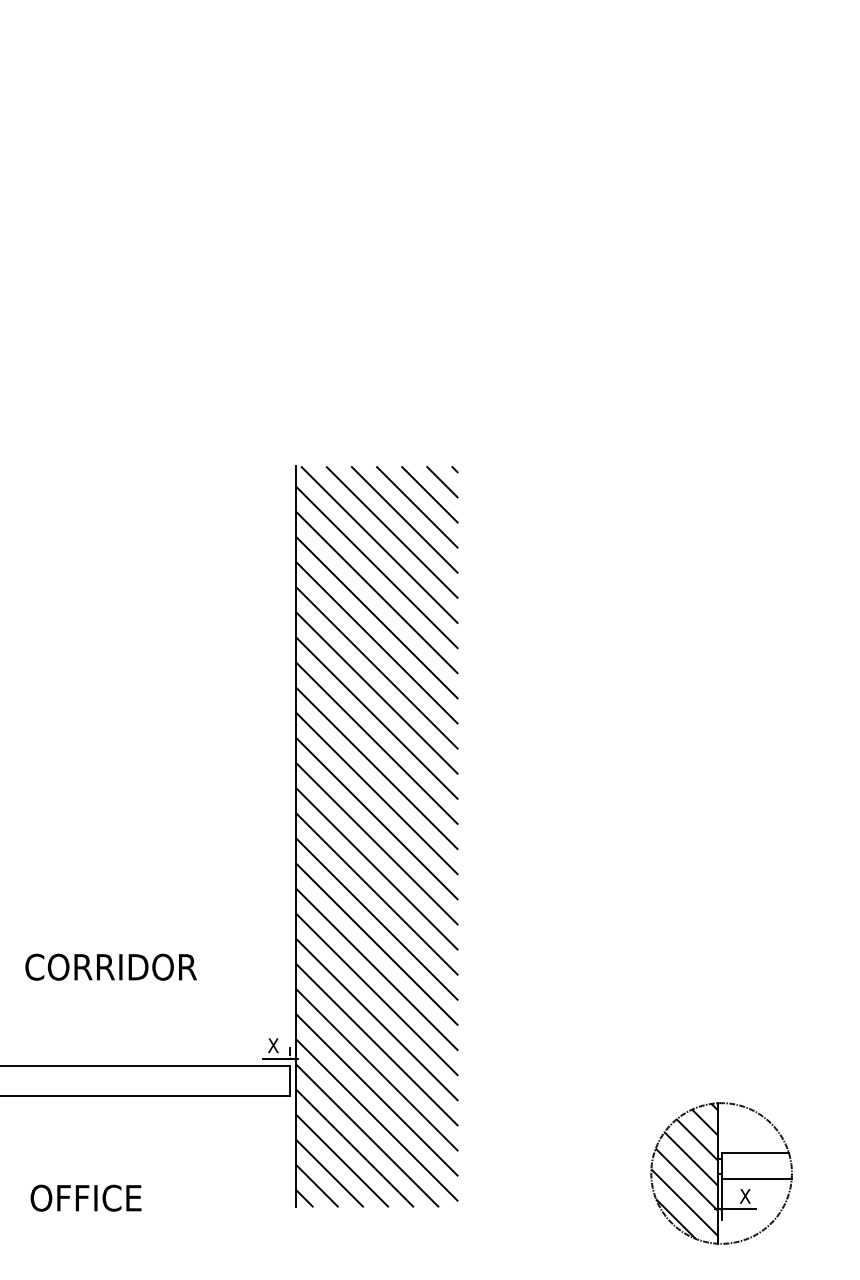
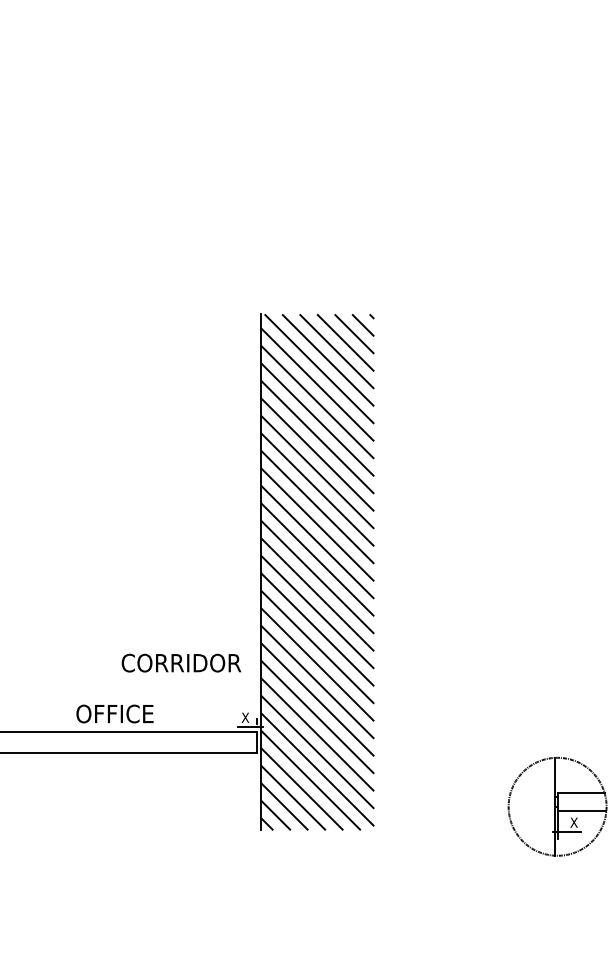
text: (109, 966) -> (180, 662), moved
hatch: (684, 1171) -> (531, 805), removed
text: (85, 1197) -> (114, 713), moved

